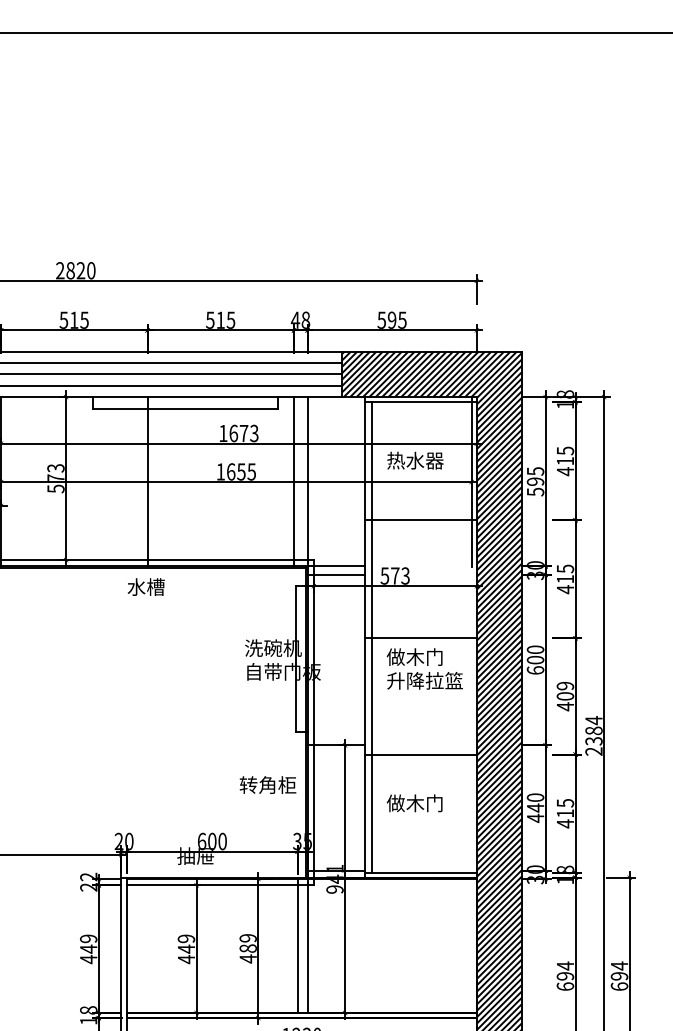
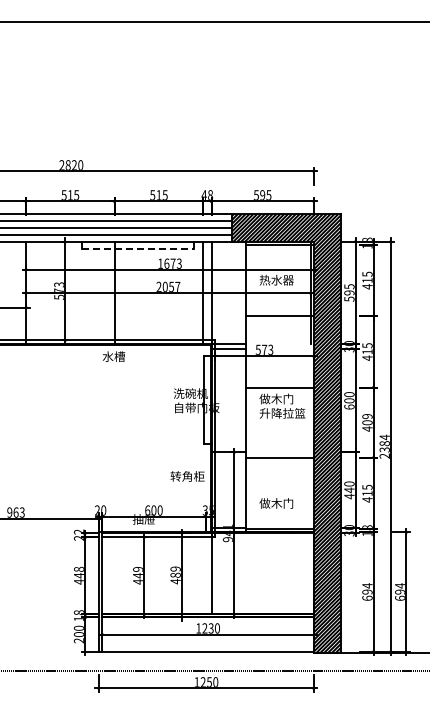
line: (185, 408) -> (137, 248), solid -> dashed
text: (236, 471) -> (168, 286), 1655 -> 2057
line: (371, 636) -> (250, 386), removed
text: (414, 803) -> (276, 503), moved
text: (87, 937) -> (78, 568), 449 -> 448
line: (297, 945) -> (205, 573), removed

